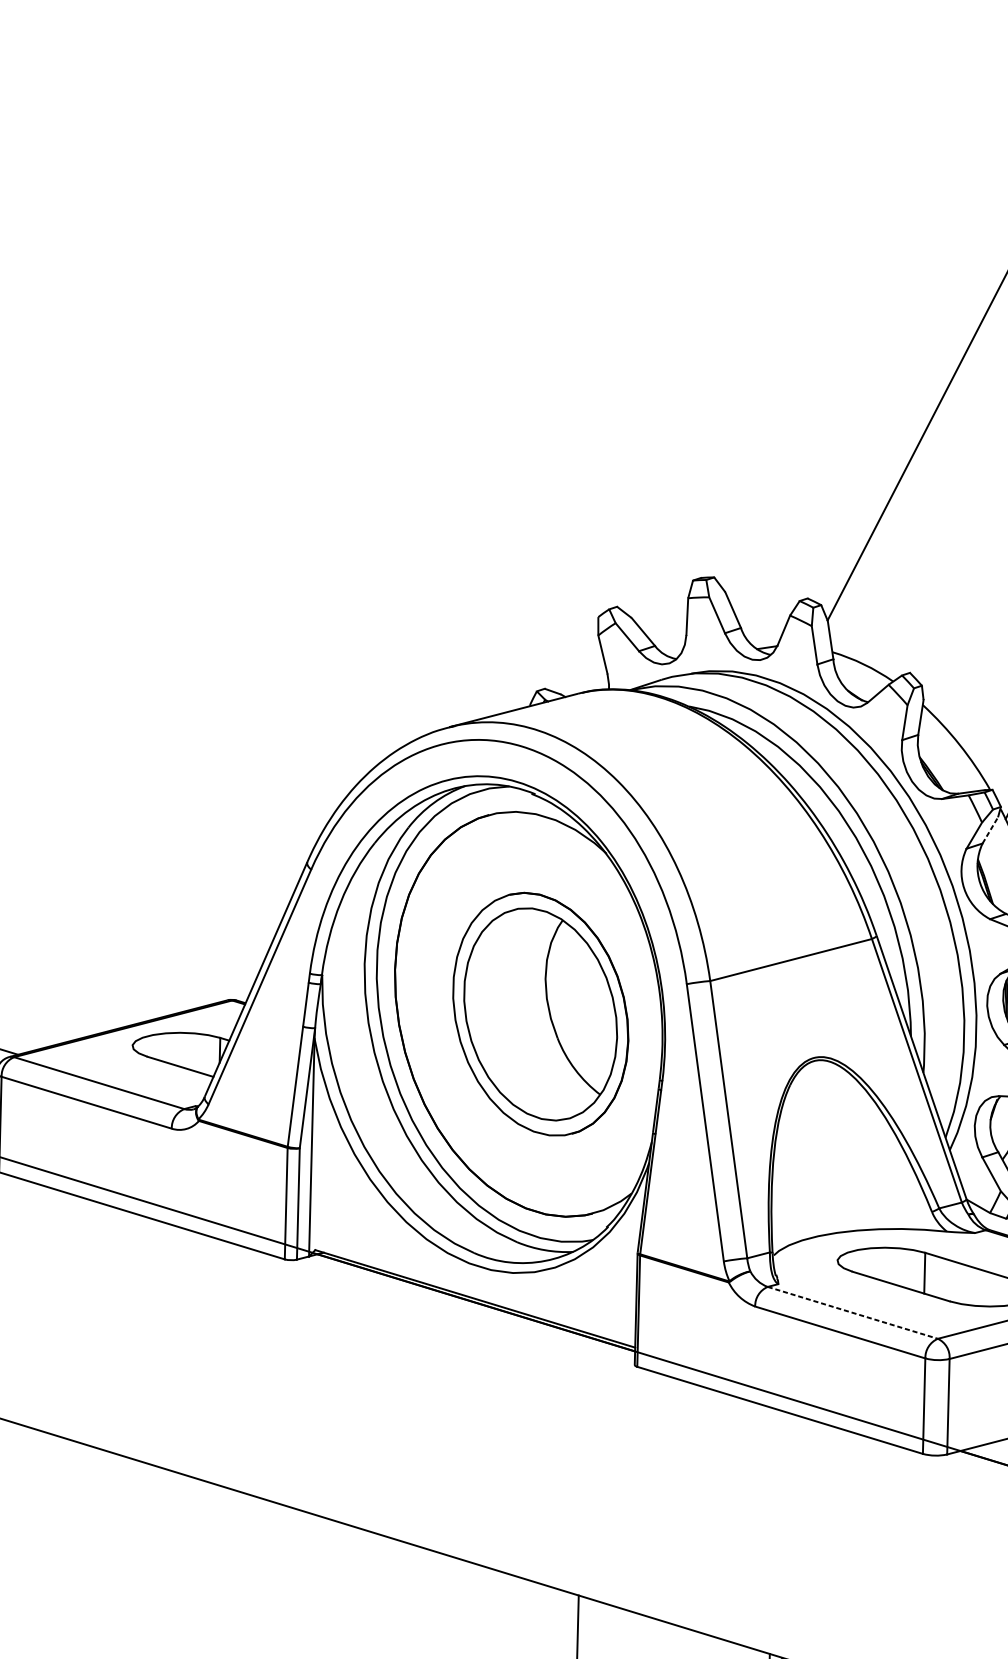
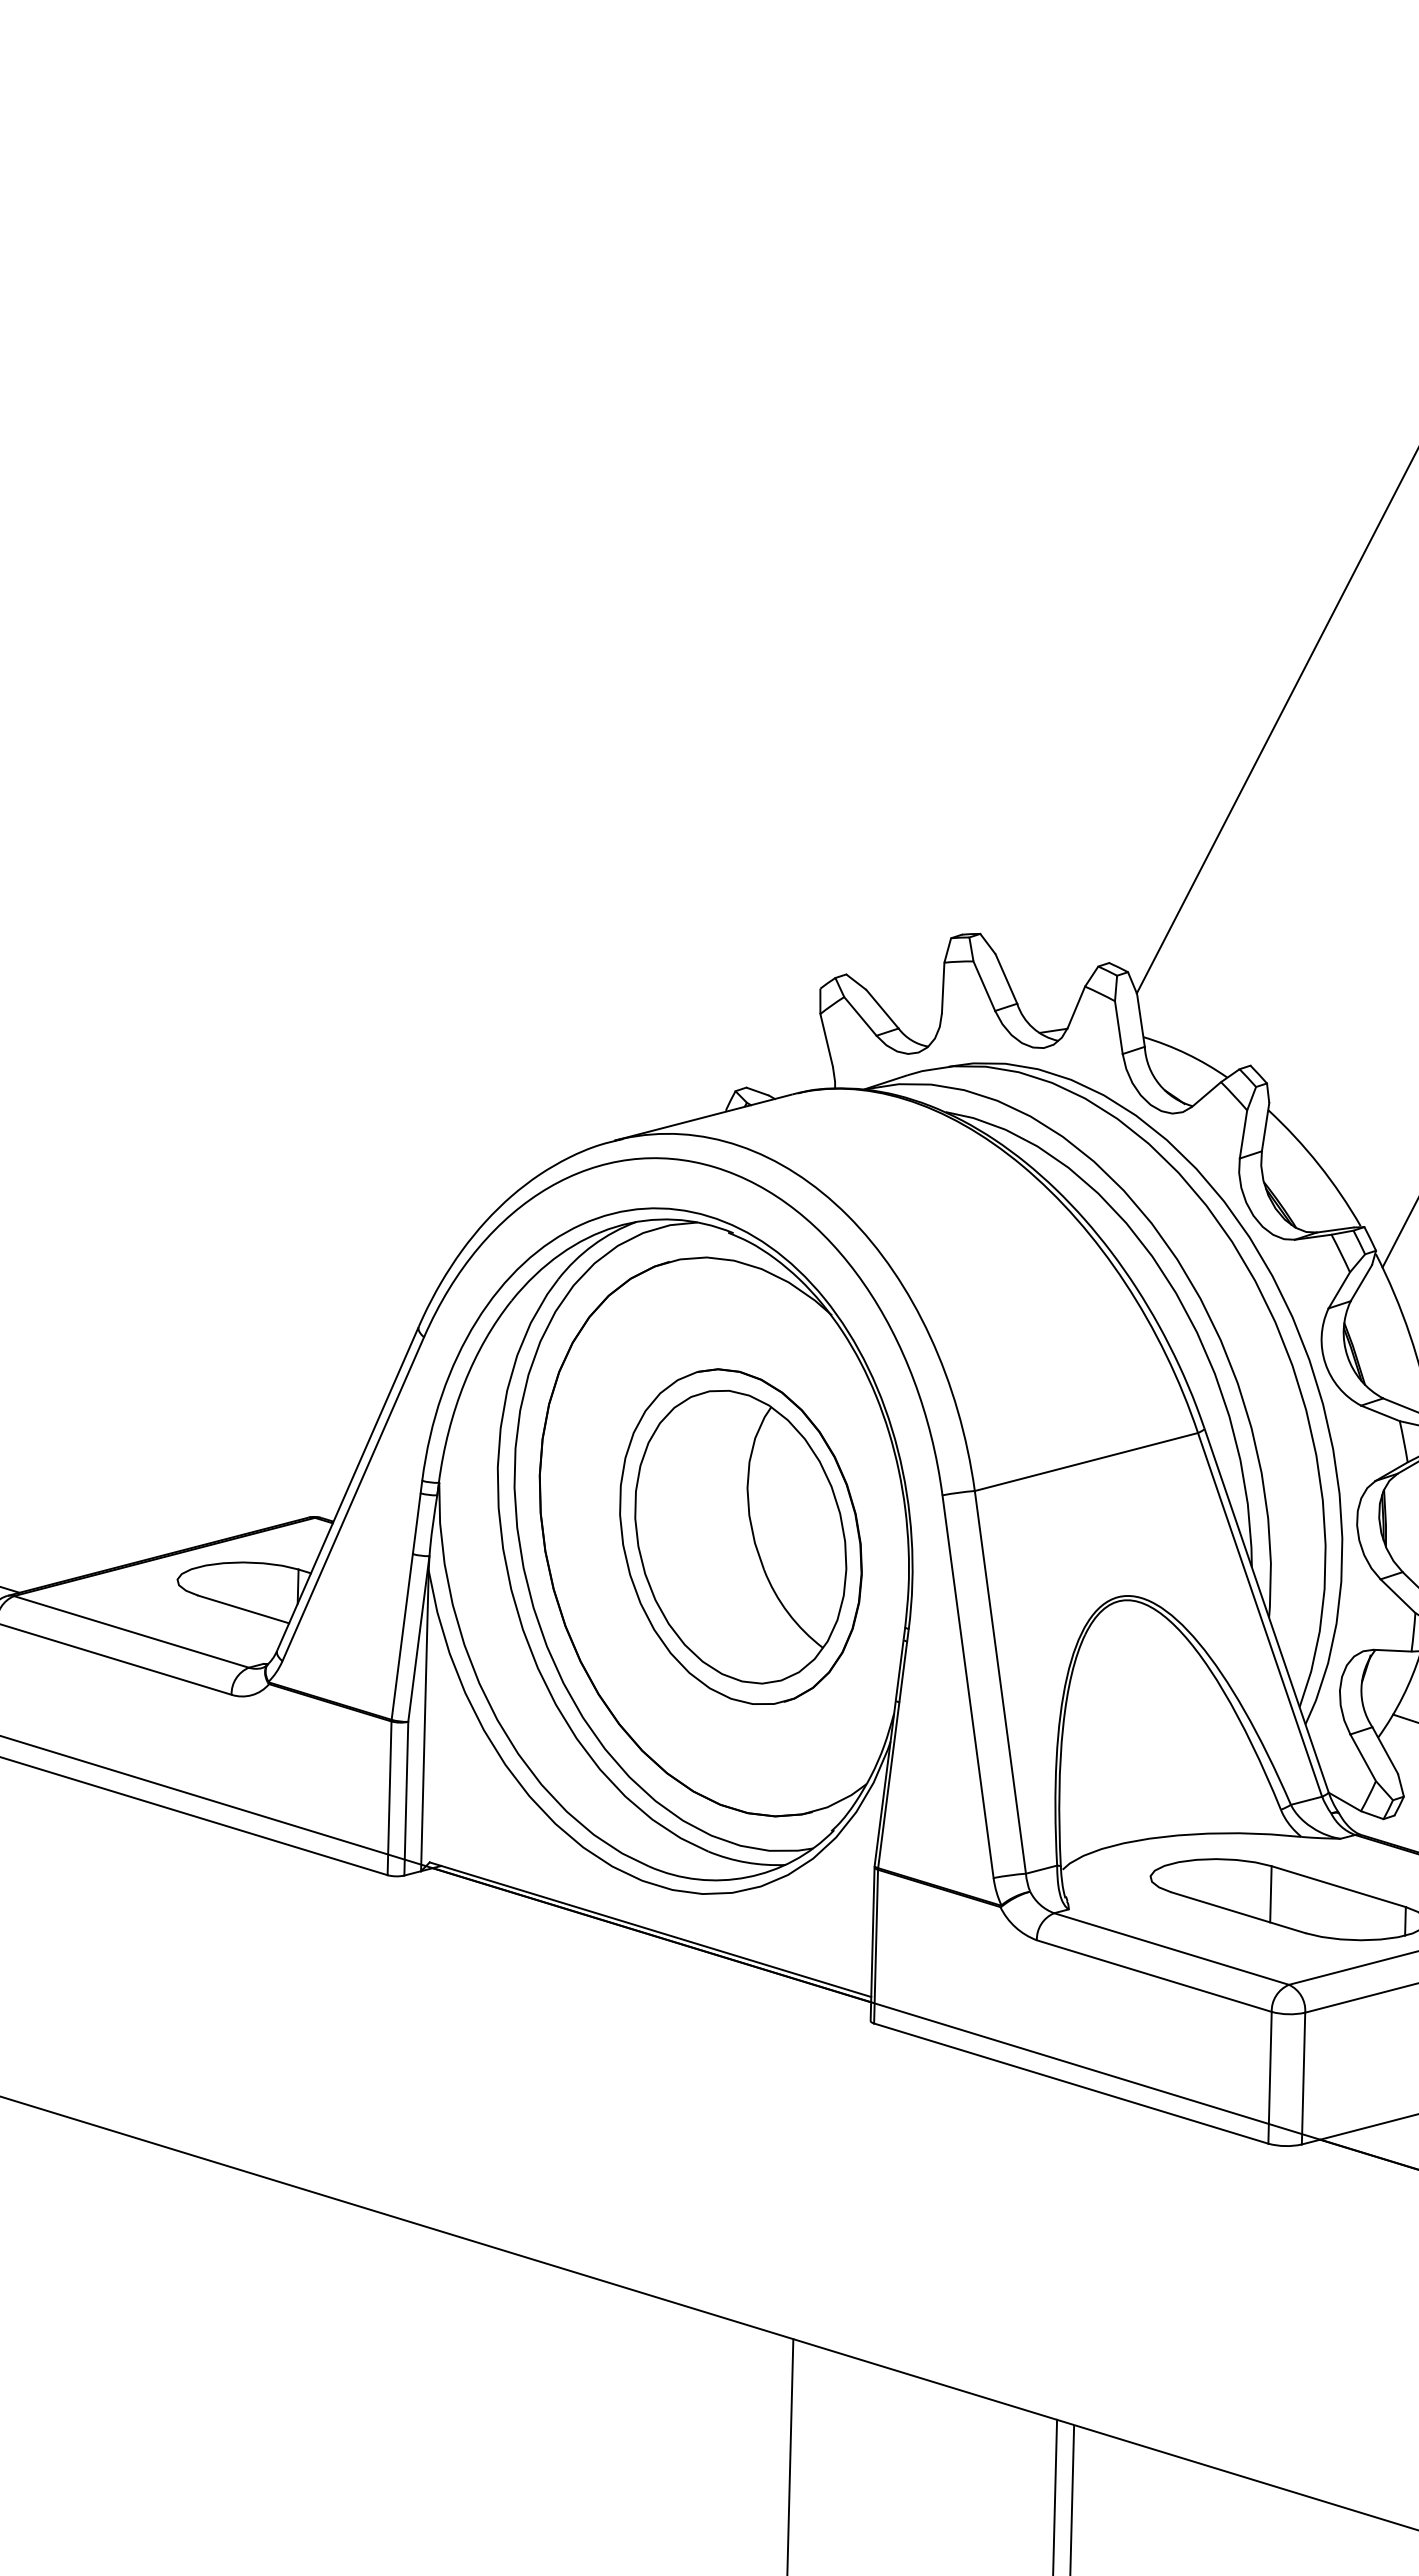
line: (990, 830) -> (1361, 1283), dashed -> solid
line: (852, 1313) -> (1171, 1949), dashed -> solid

